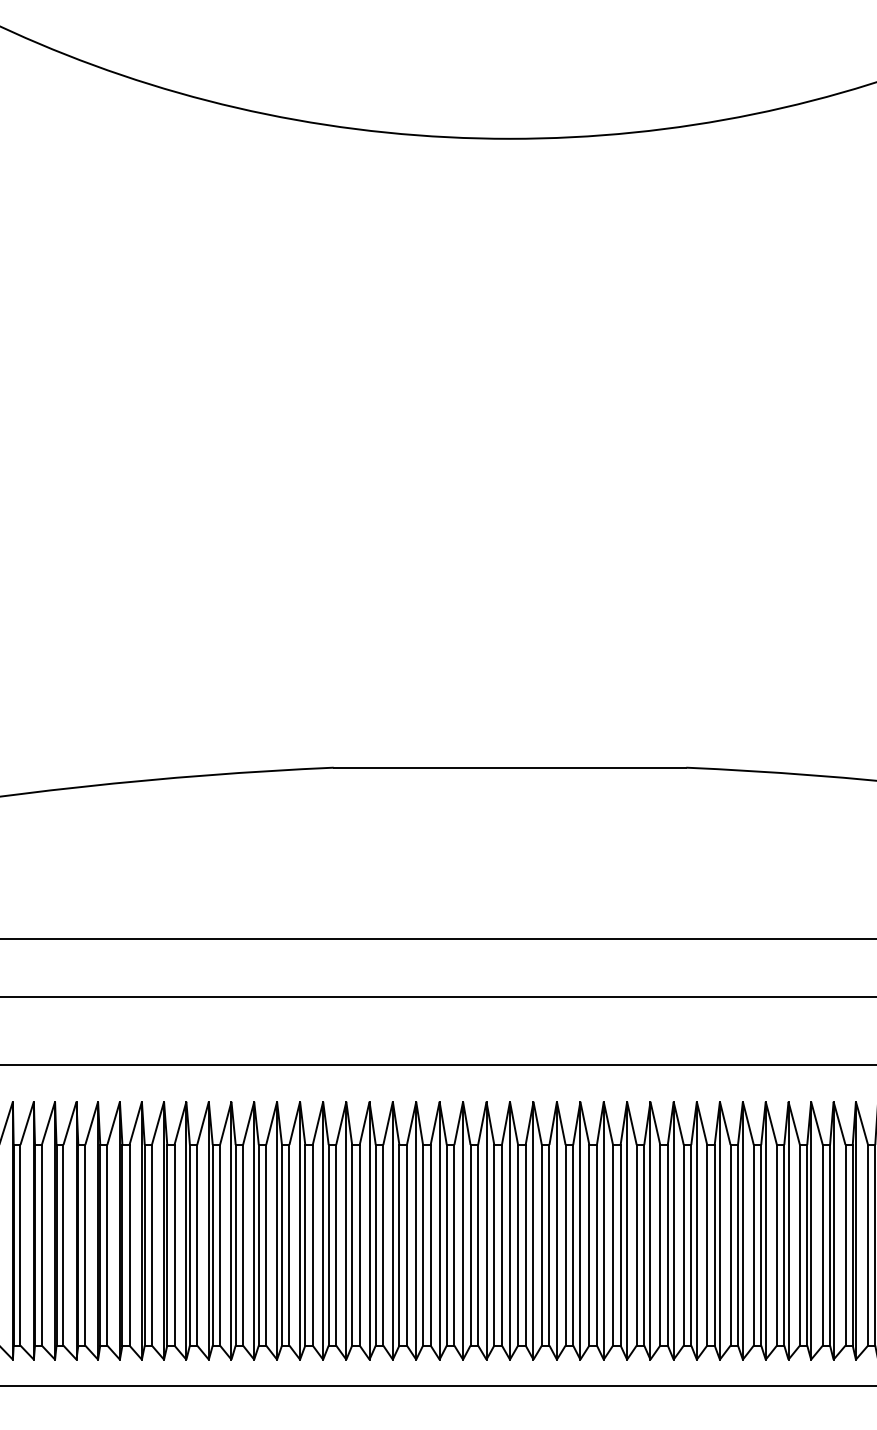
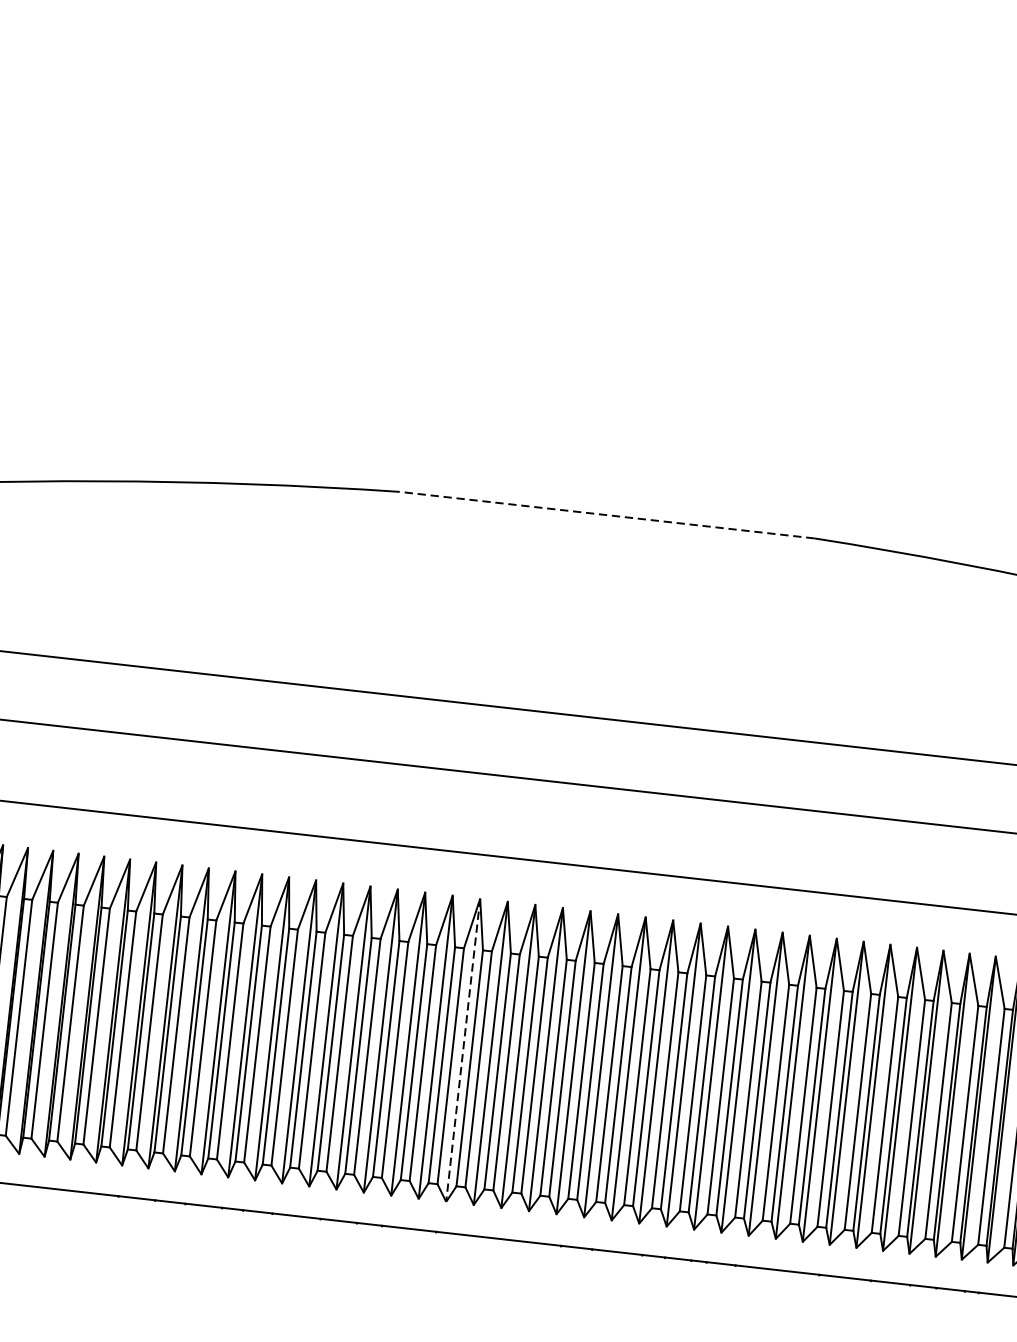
line: (509, 767) -> (606, 514), solid -> dashed
line: (439, 1230) -> (463, 1050), solid -> dashed

